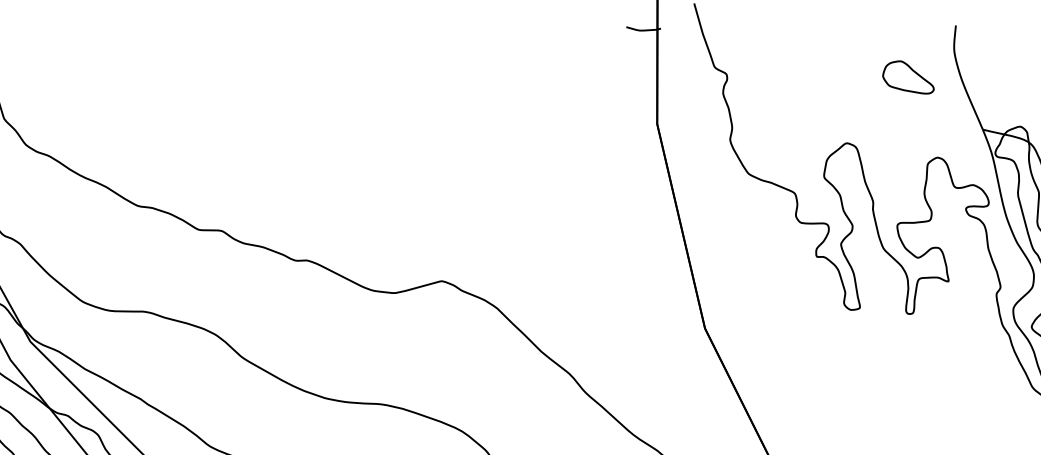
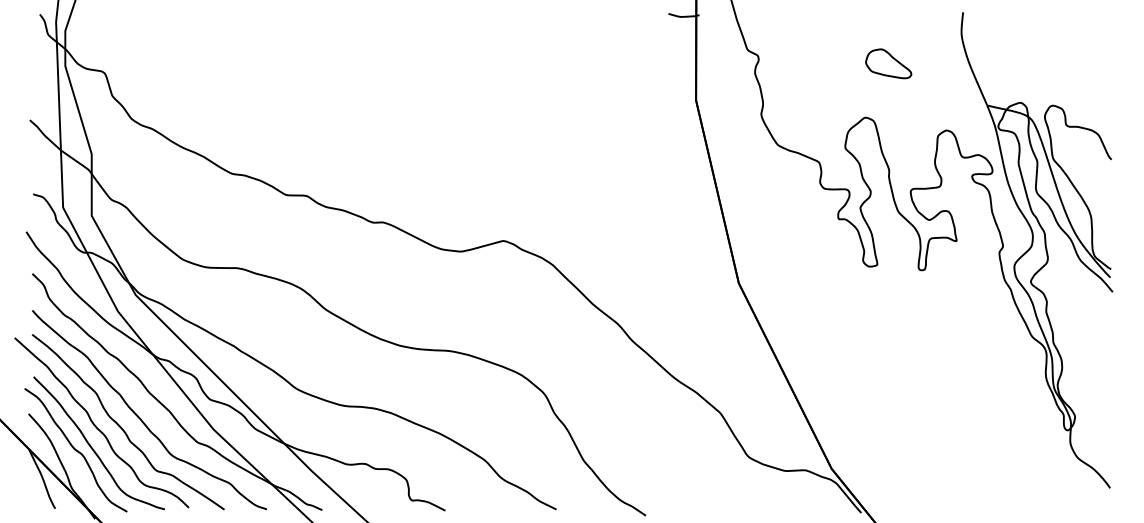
part: (908, 77) -> (888, 63), moved

